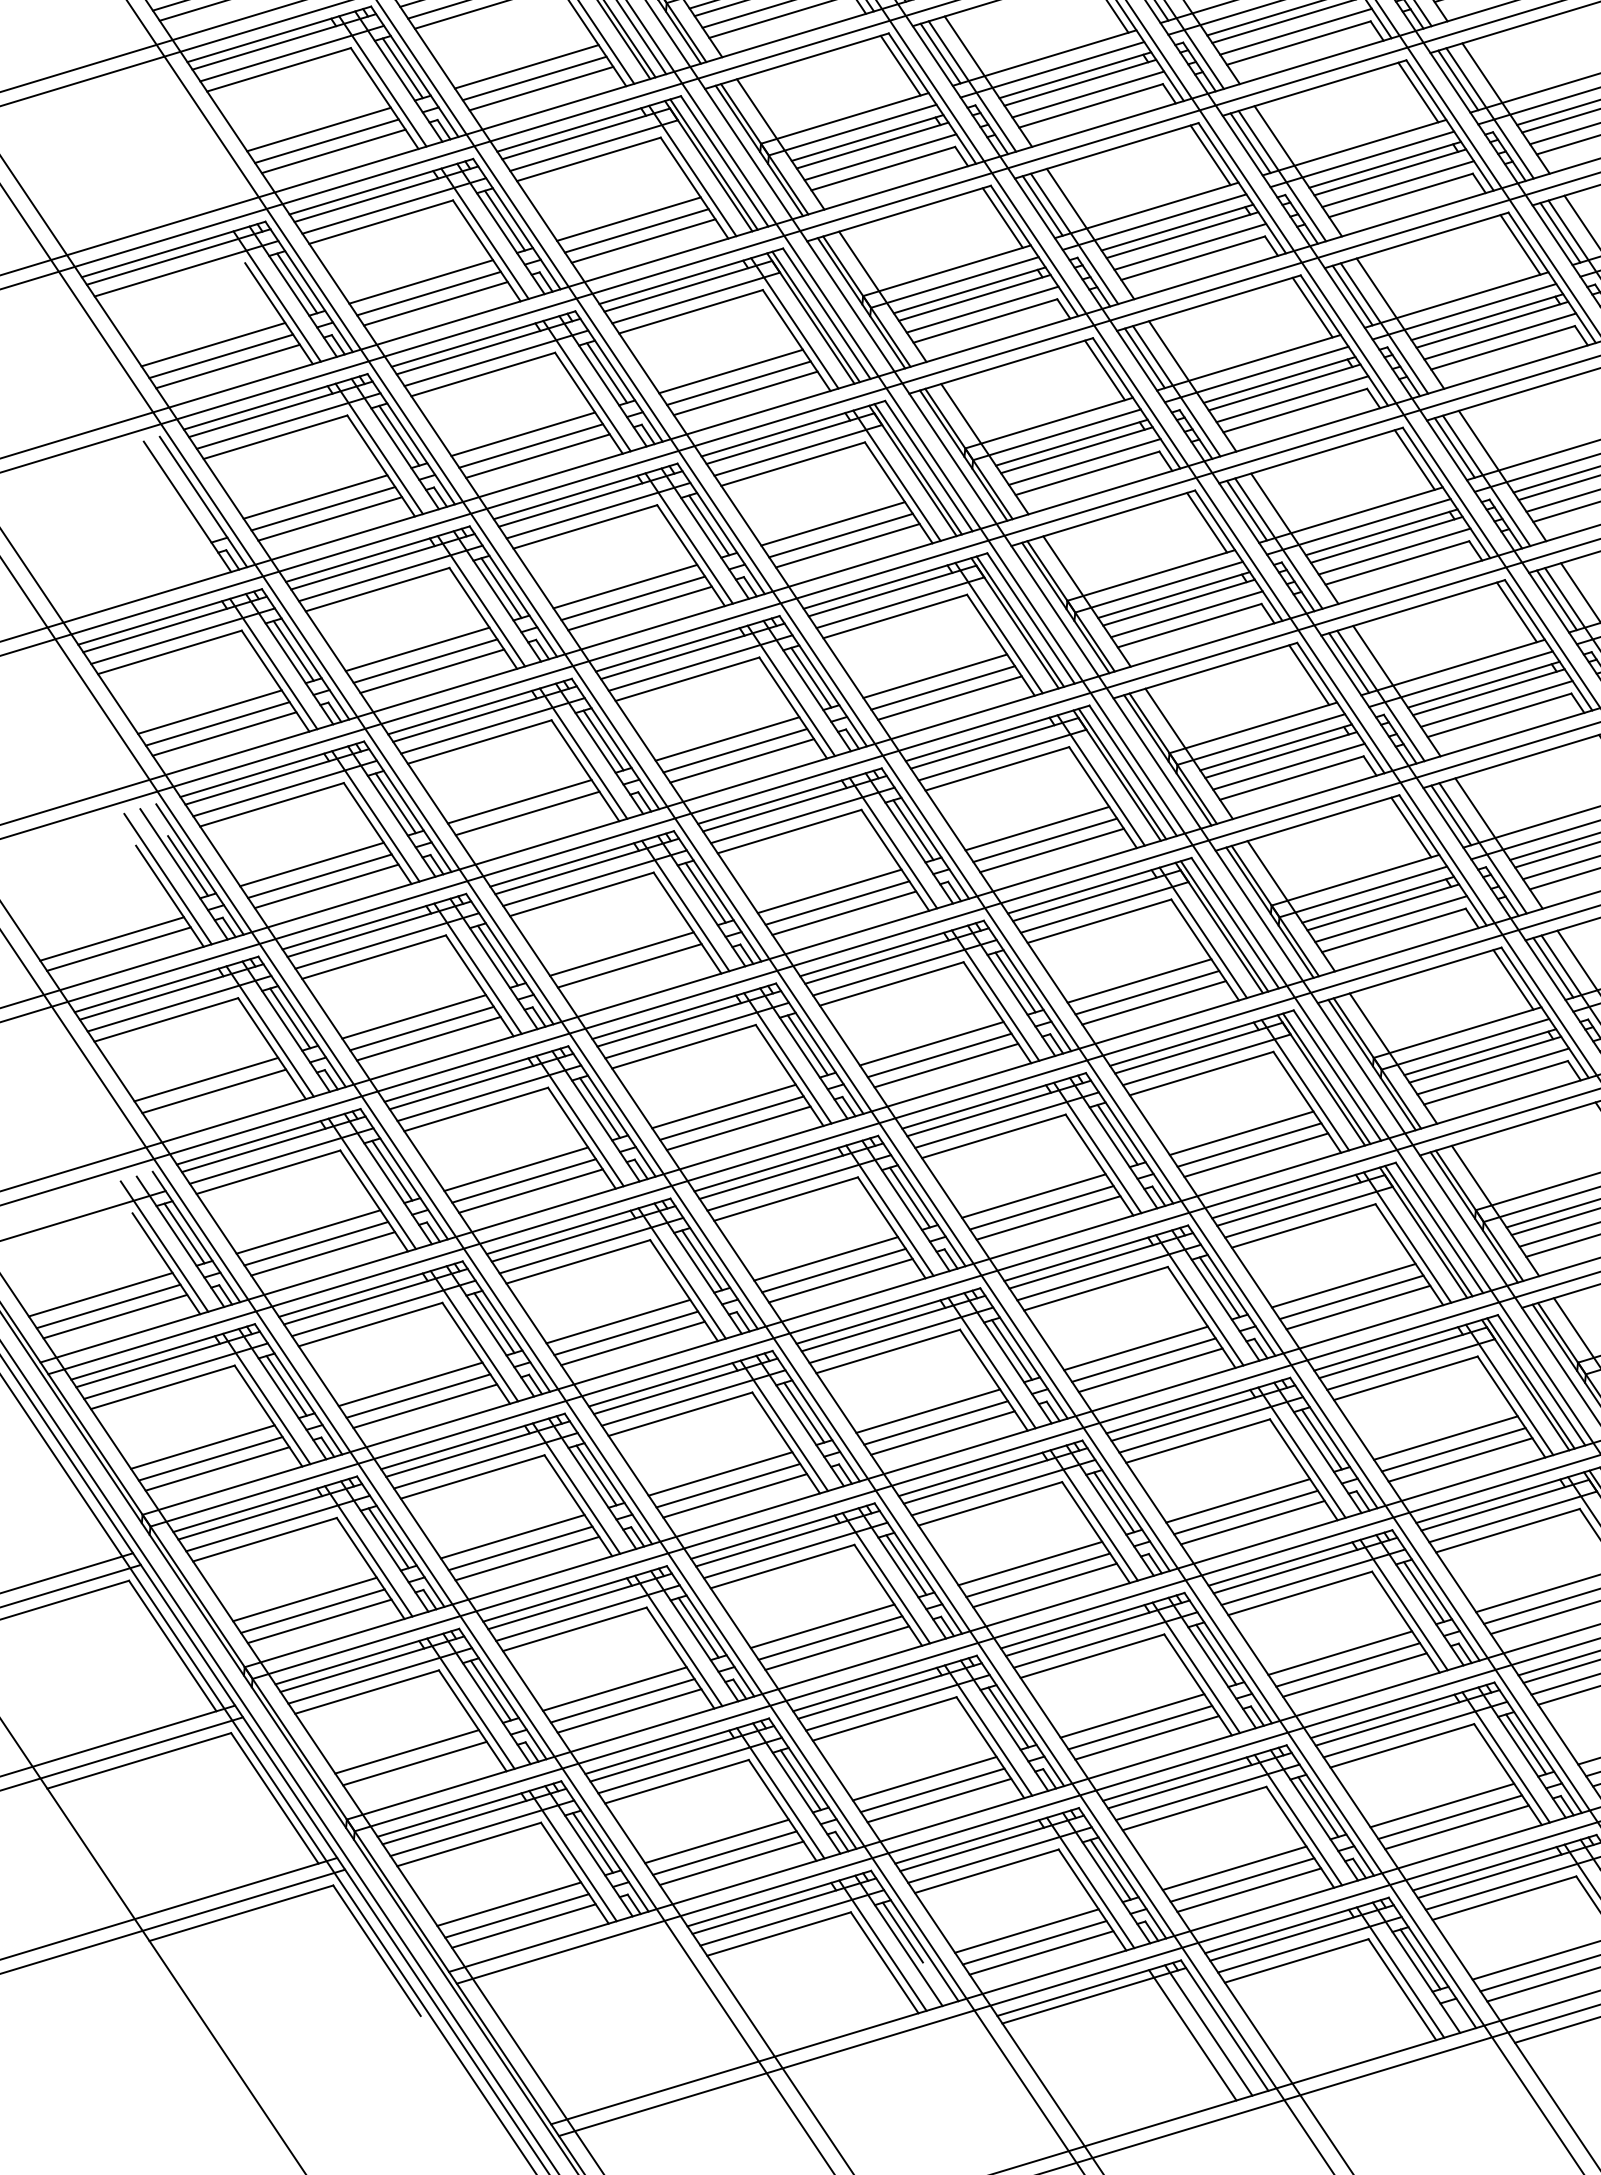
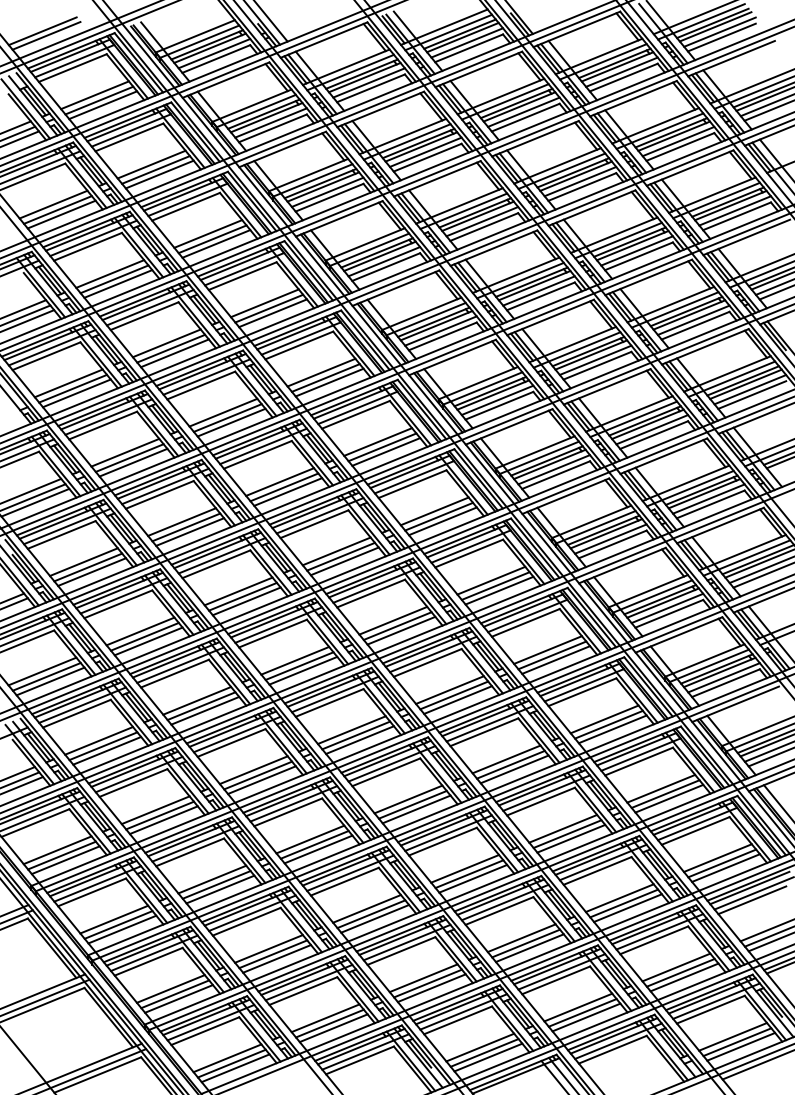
line: (535, 822) -> (190, 531), added
line: (636, 976) -> (246, 601), added
line: (220, 1101) -> (50, 681), added
line: (420, 1772) -> (178, 998), added

